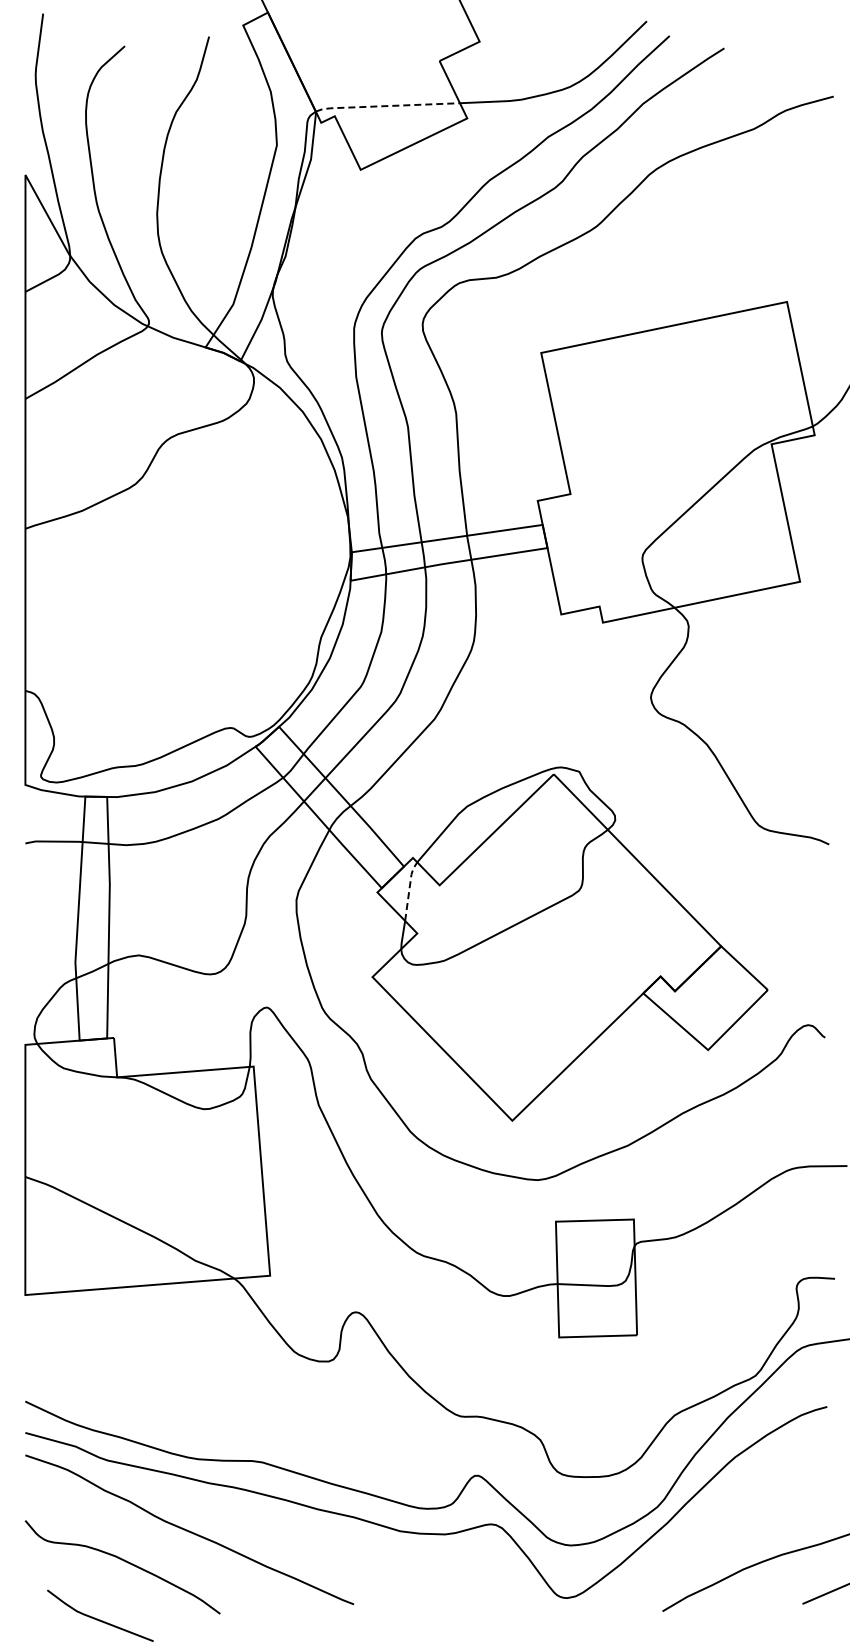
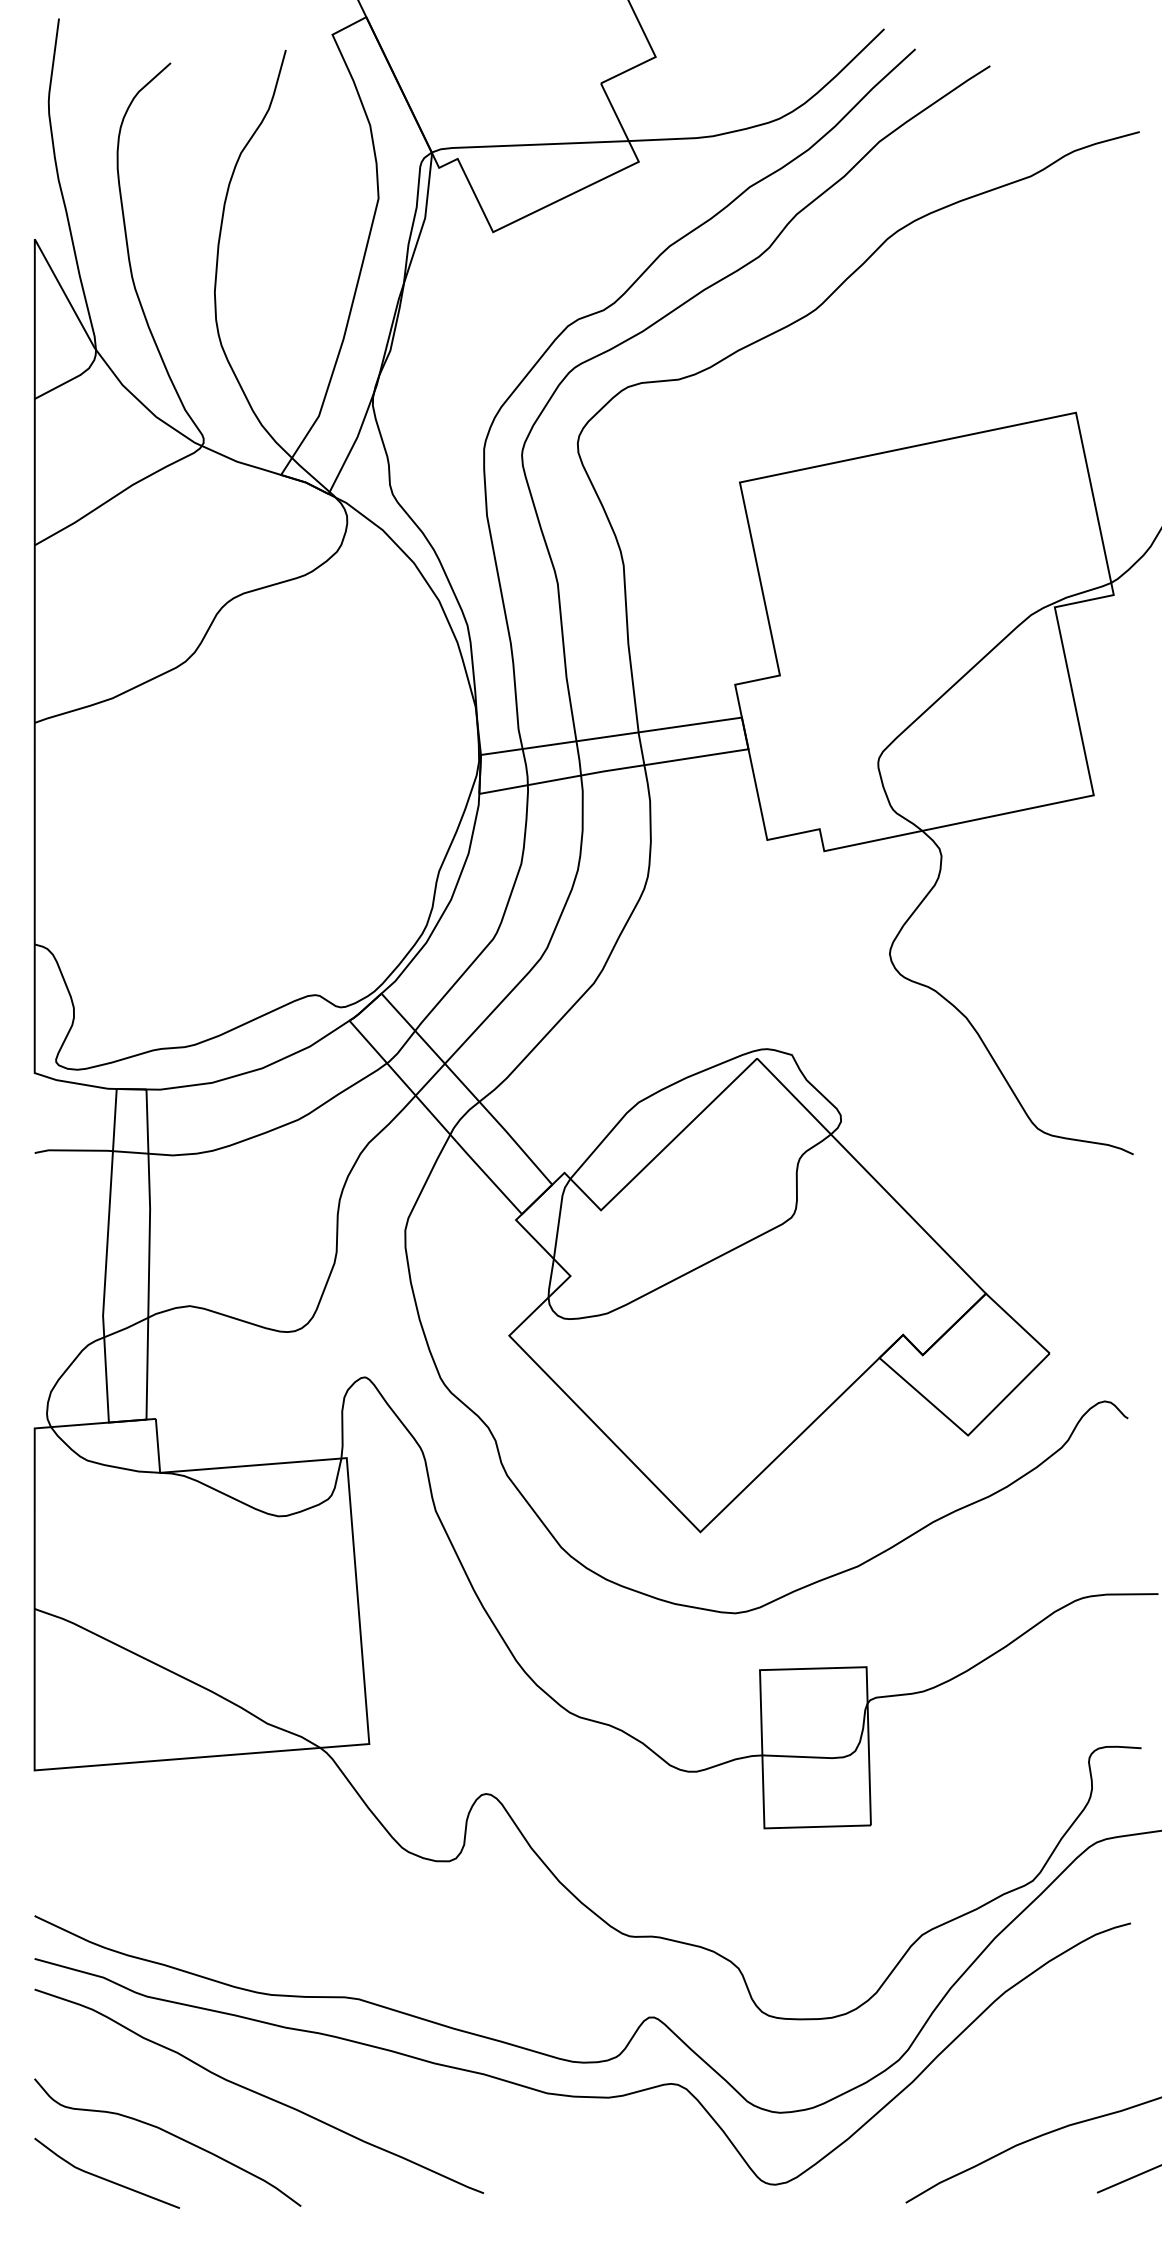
line: (386, 106) -> (528, 145), dashed -> solid
line: (409, 889) -> (559, 1215), dashed -> solid
line: (100, 1619) -> (107, 2178), moved

